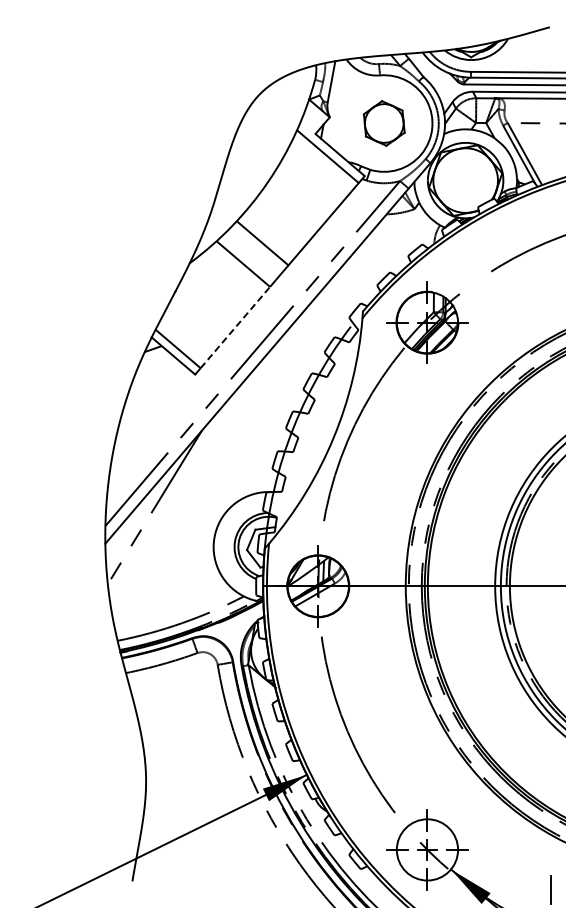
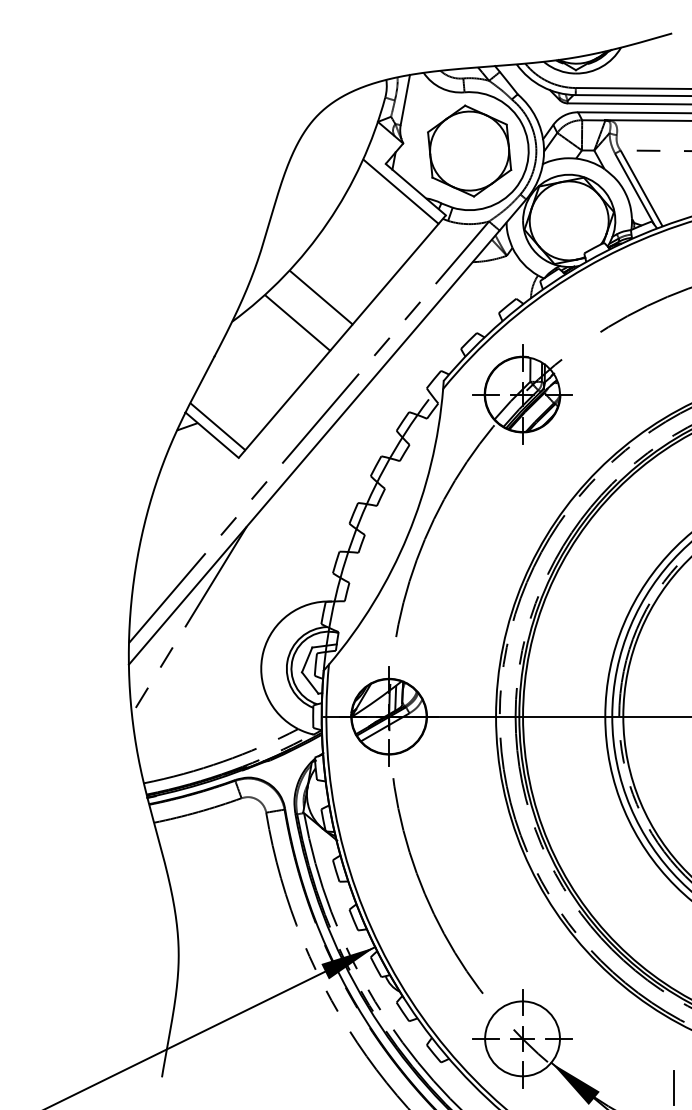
part: (384, 123) -> (470, 151), size x1.67
line: (235, 327) -> (287, 400), dashed -> solid

